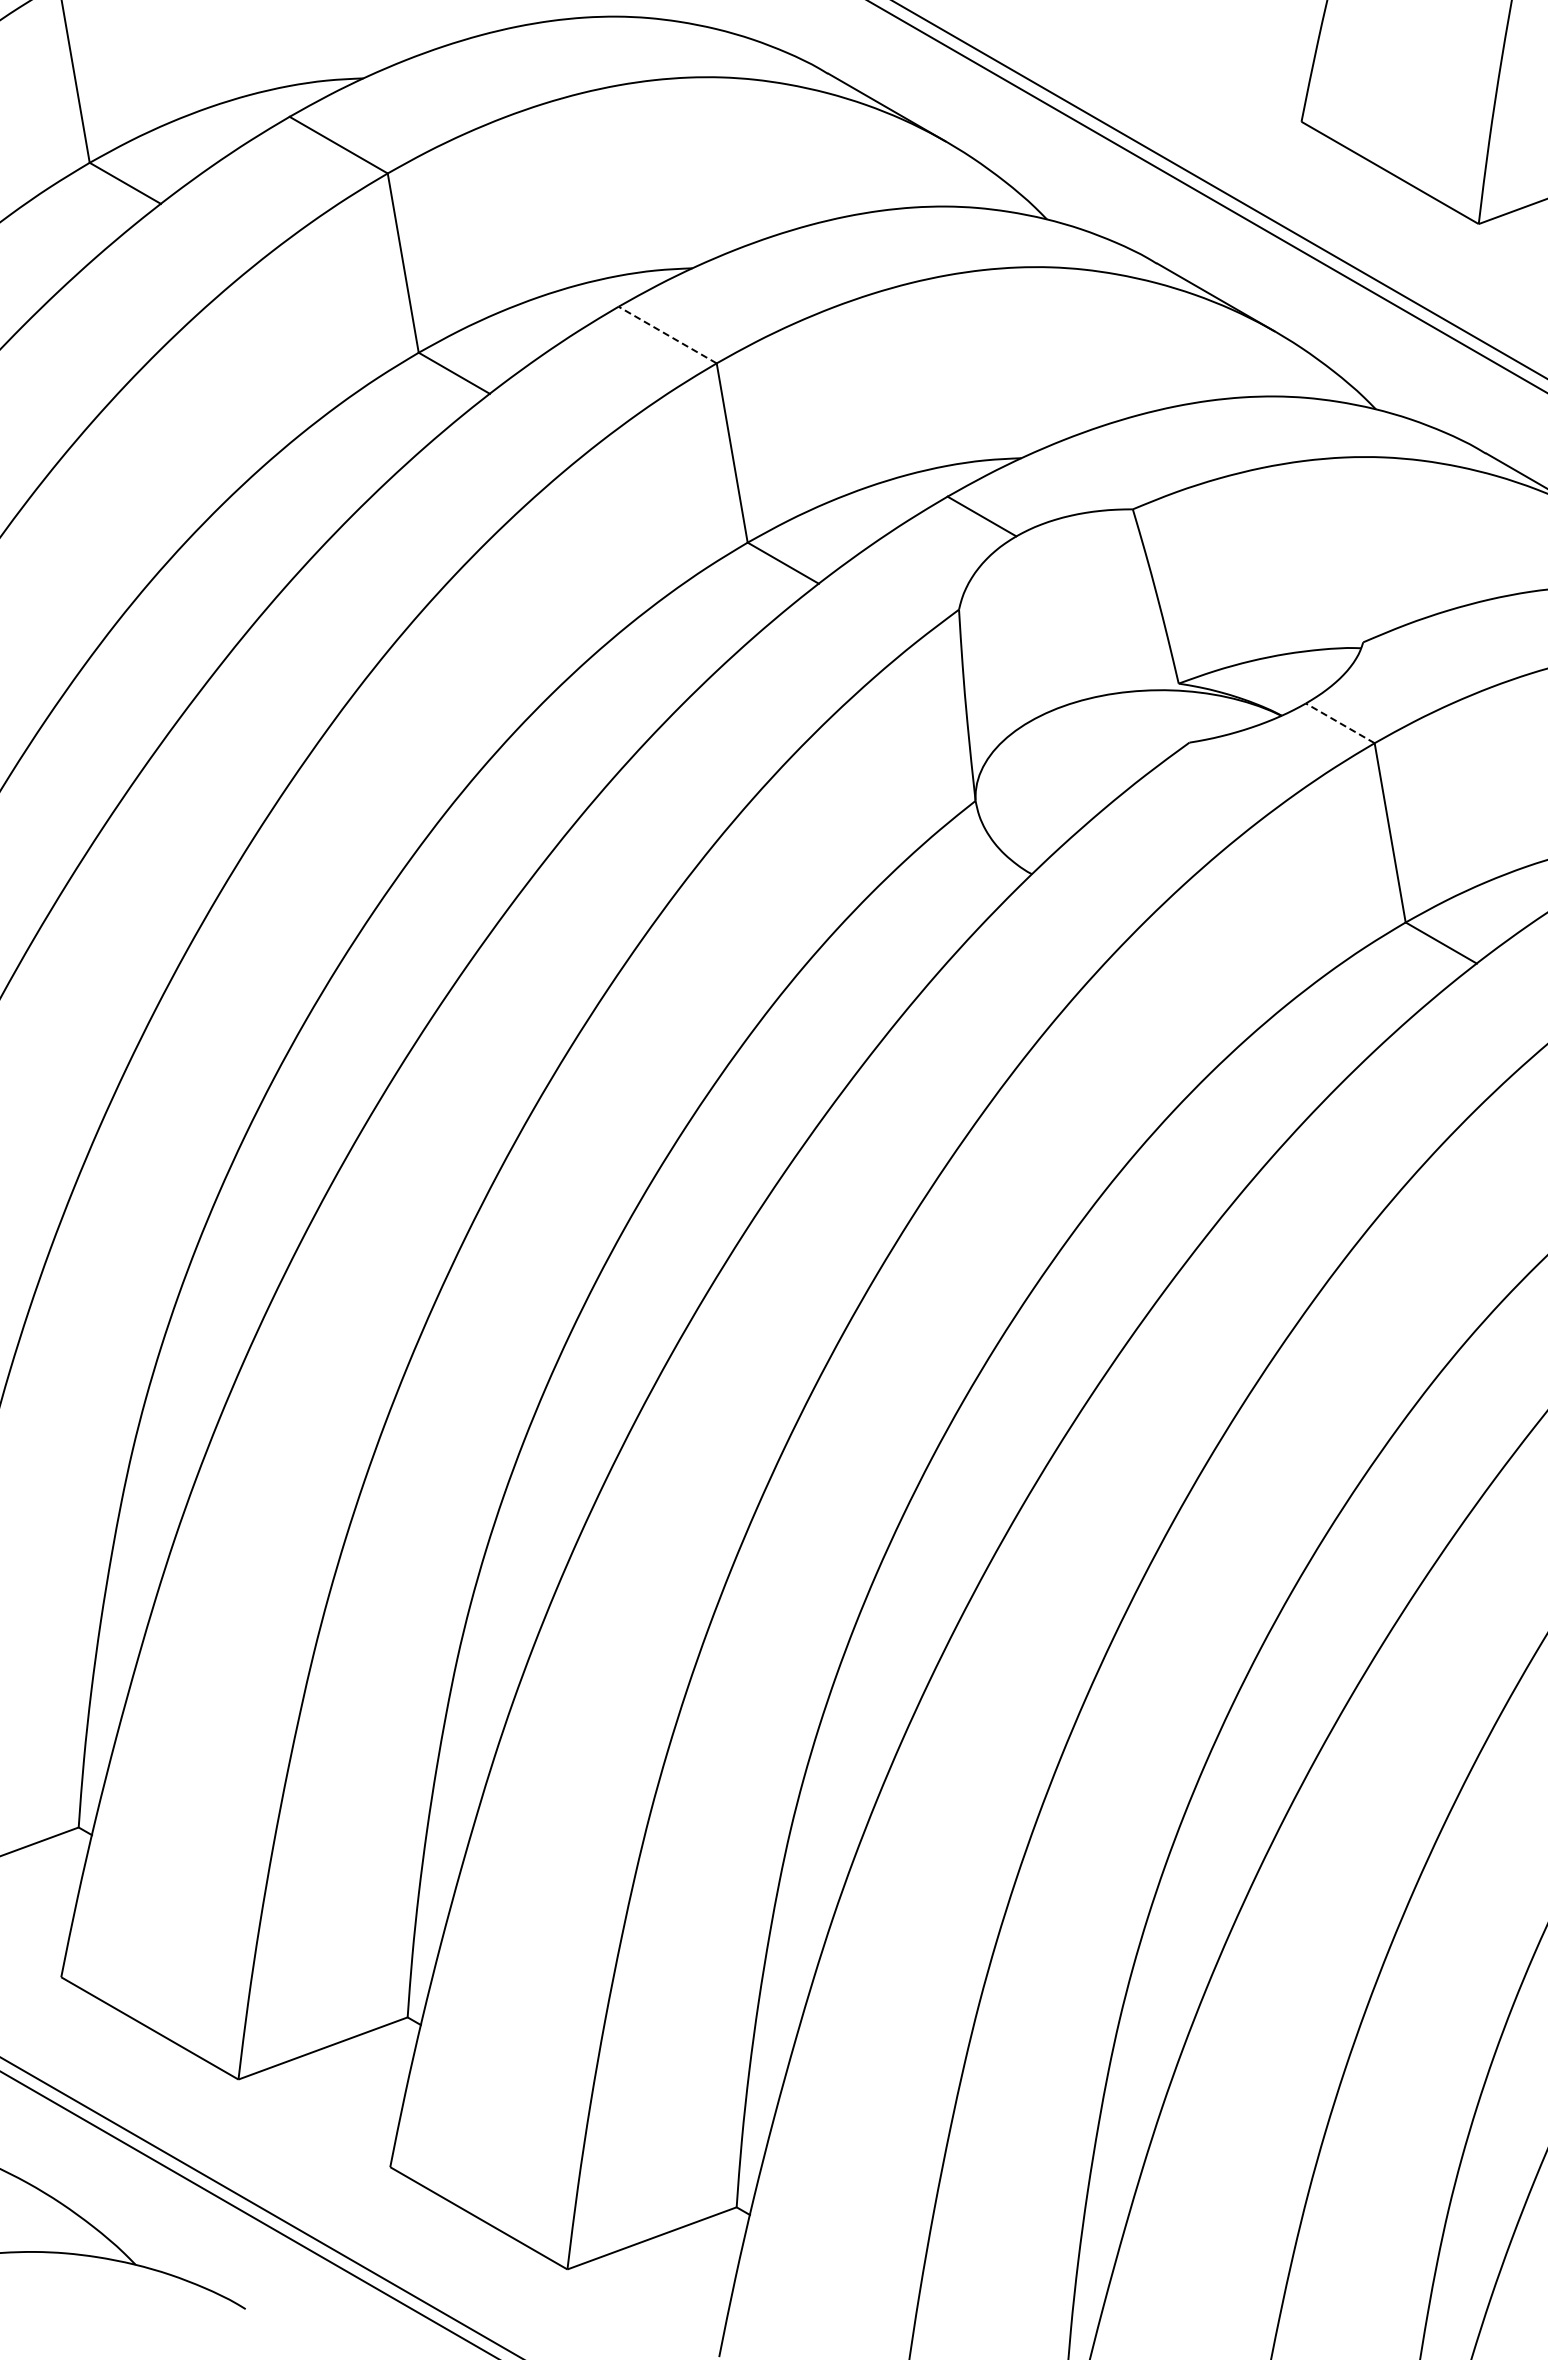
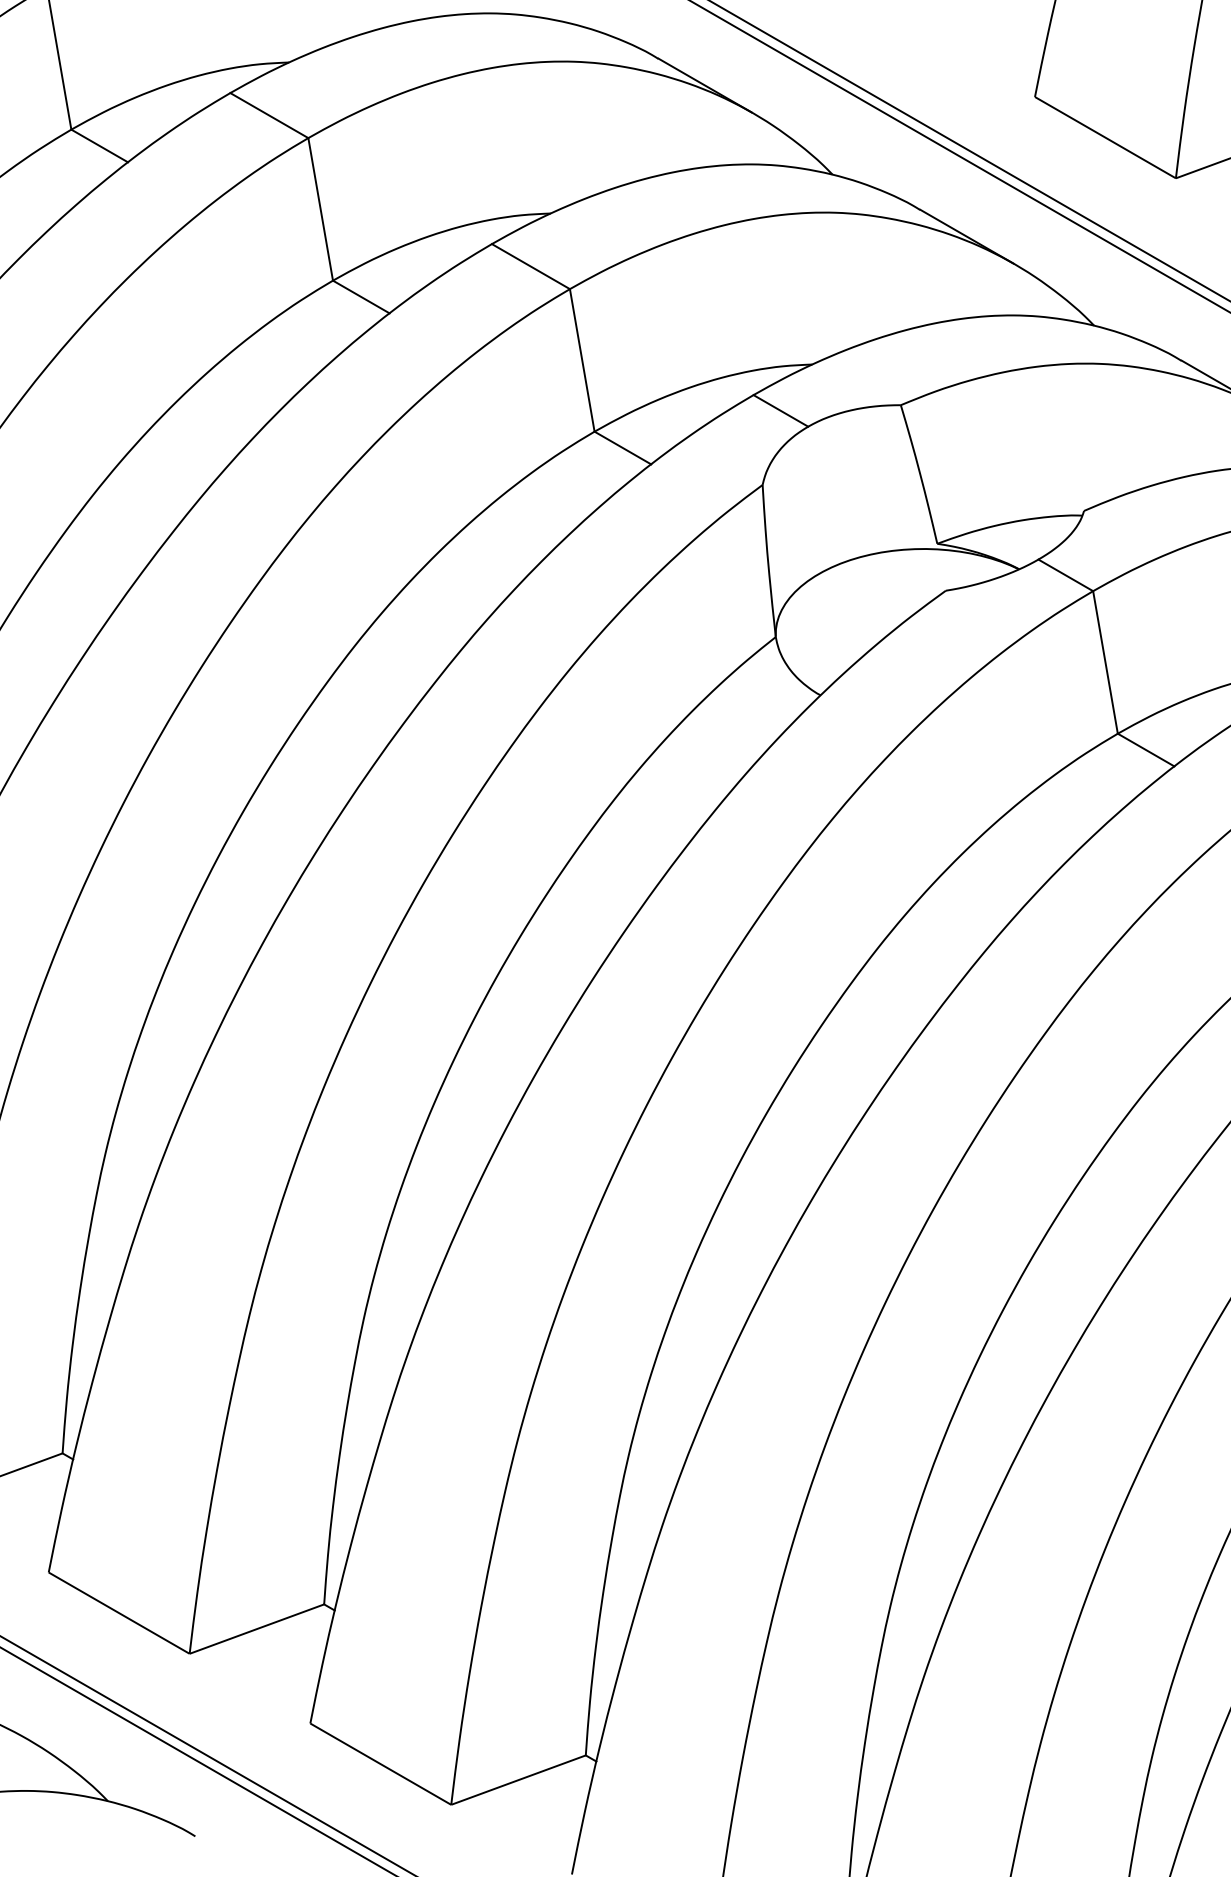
line: (667, 335) -> (530, 266), dashed -> solid
line: (1340, 723) -> (1065, 575), dashed -> solid

